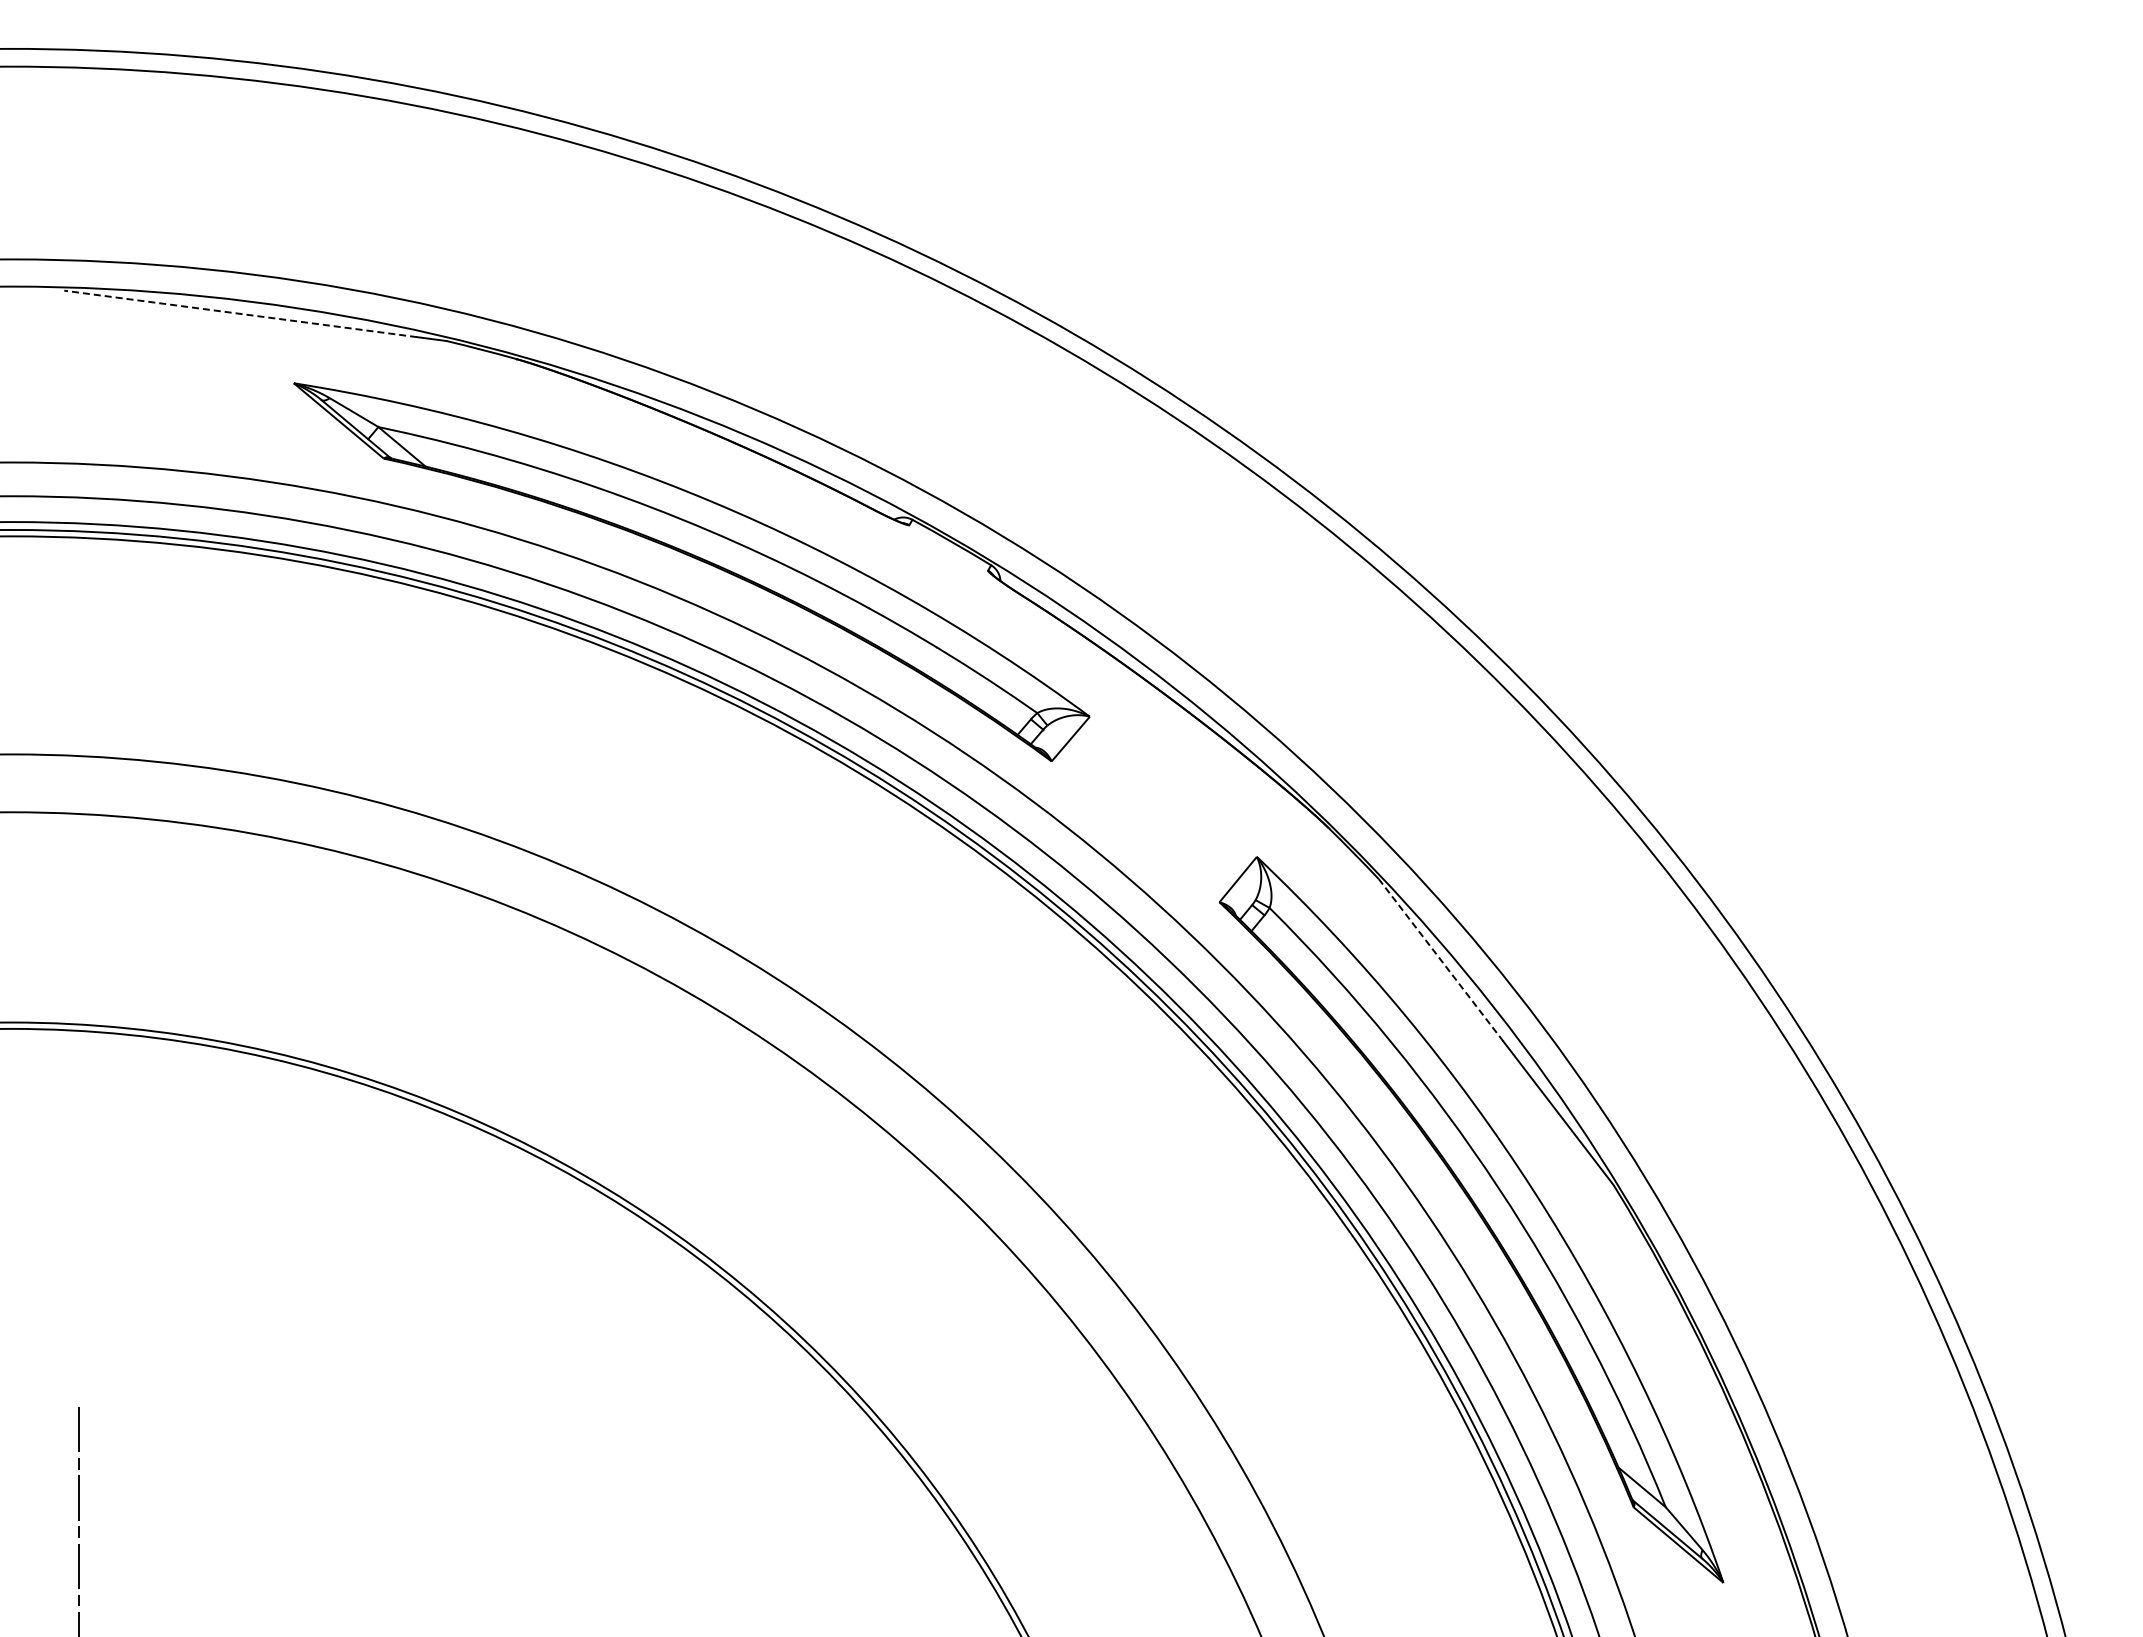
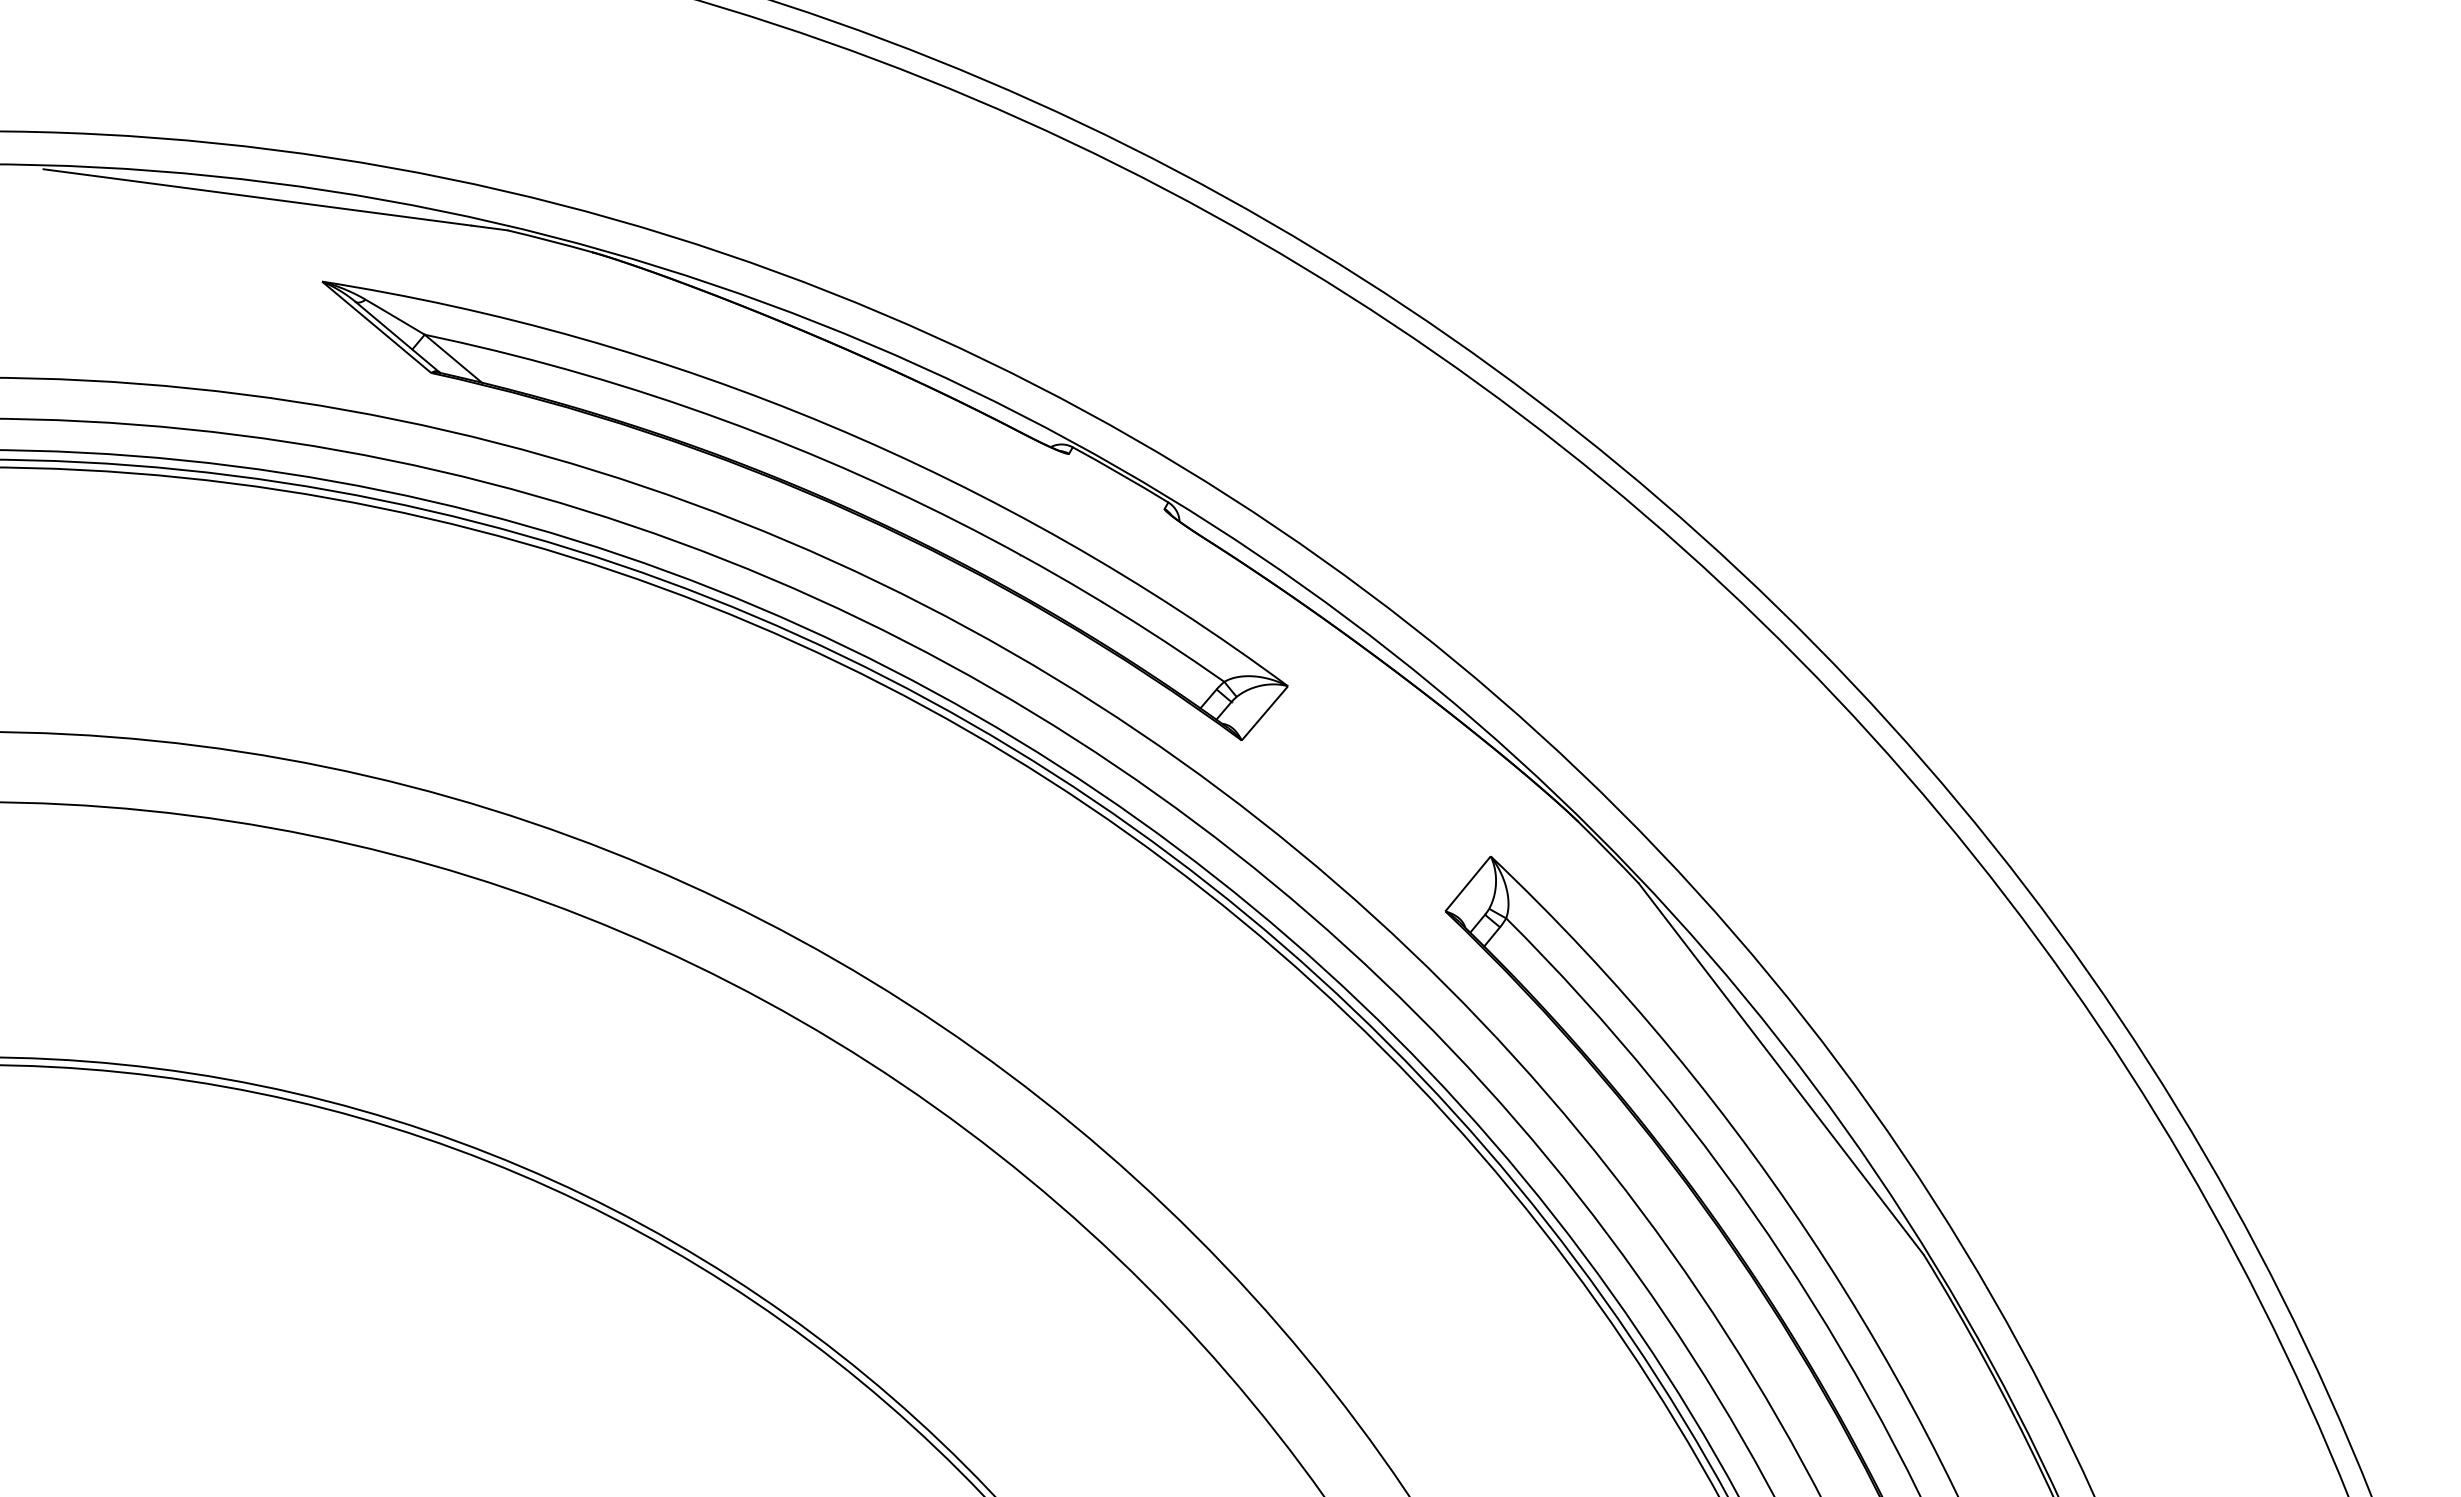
line: (240, 313) -> (257, 196), dashed -> solid
line: (1440, 960) -> (1713, 982), dashed -> solid

